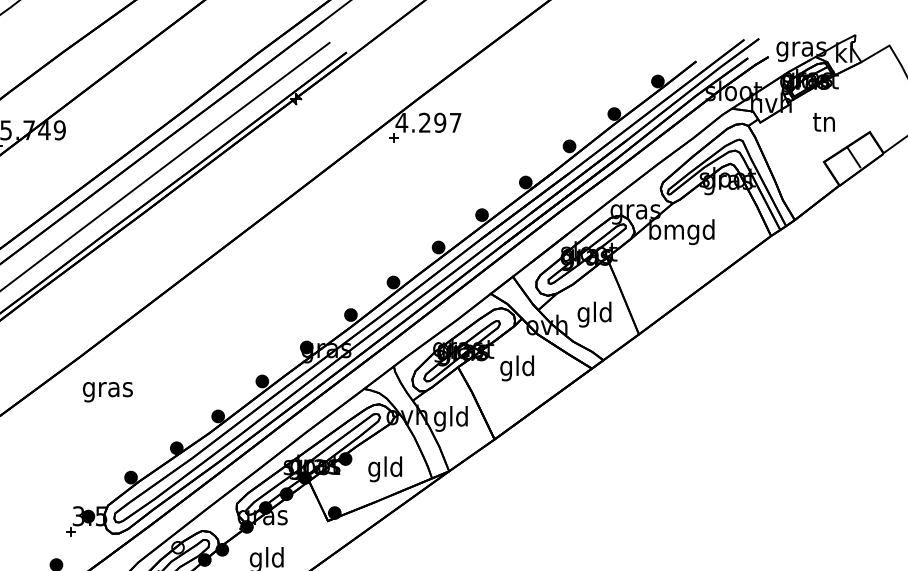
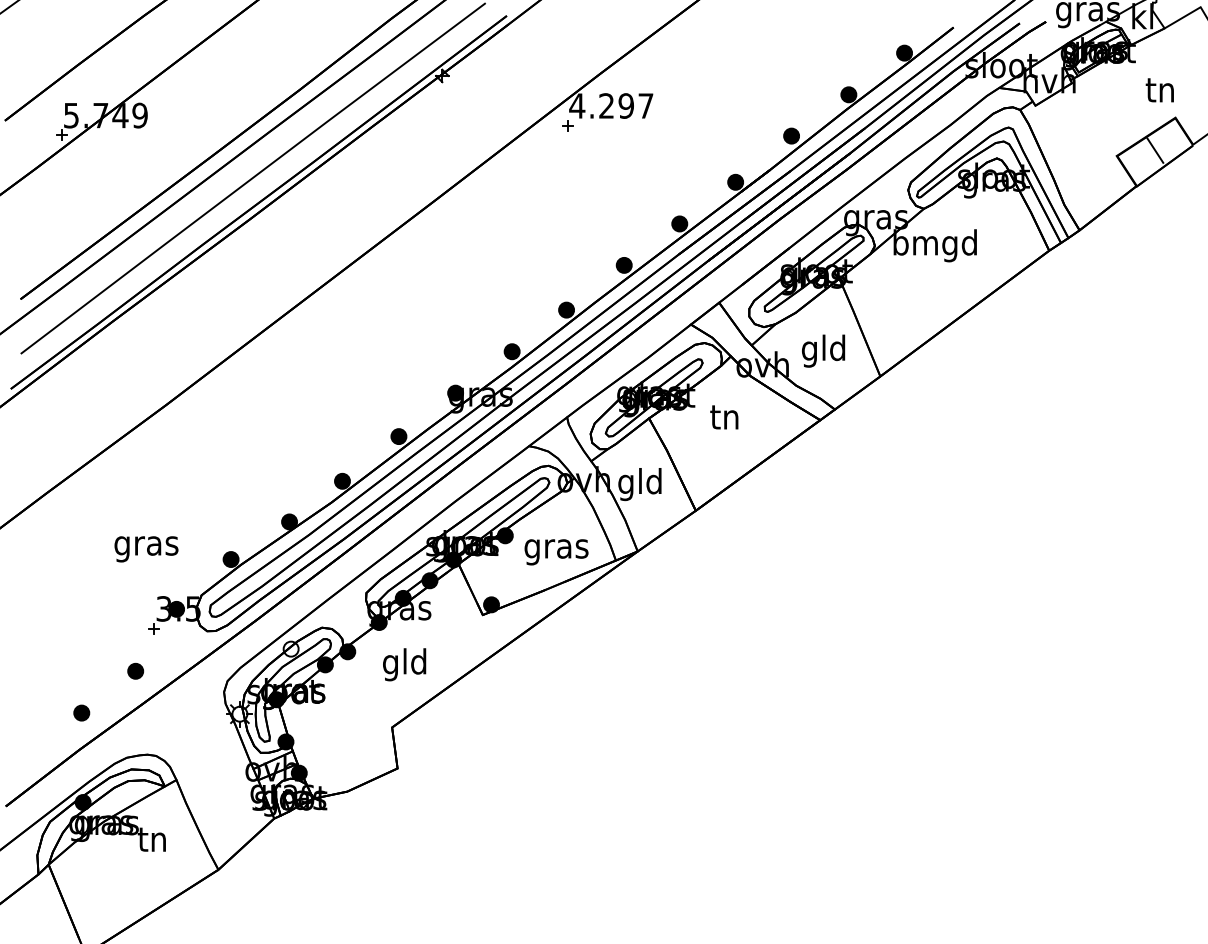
text: (823, 122) -> (1159, 90), moved
text: (517, 368) -> (724, 419), gld -> tn
text: (107, 392) -> (146, 549), moved
text: (385, 468) -> (556, 548), gld -> gras

